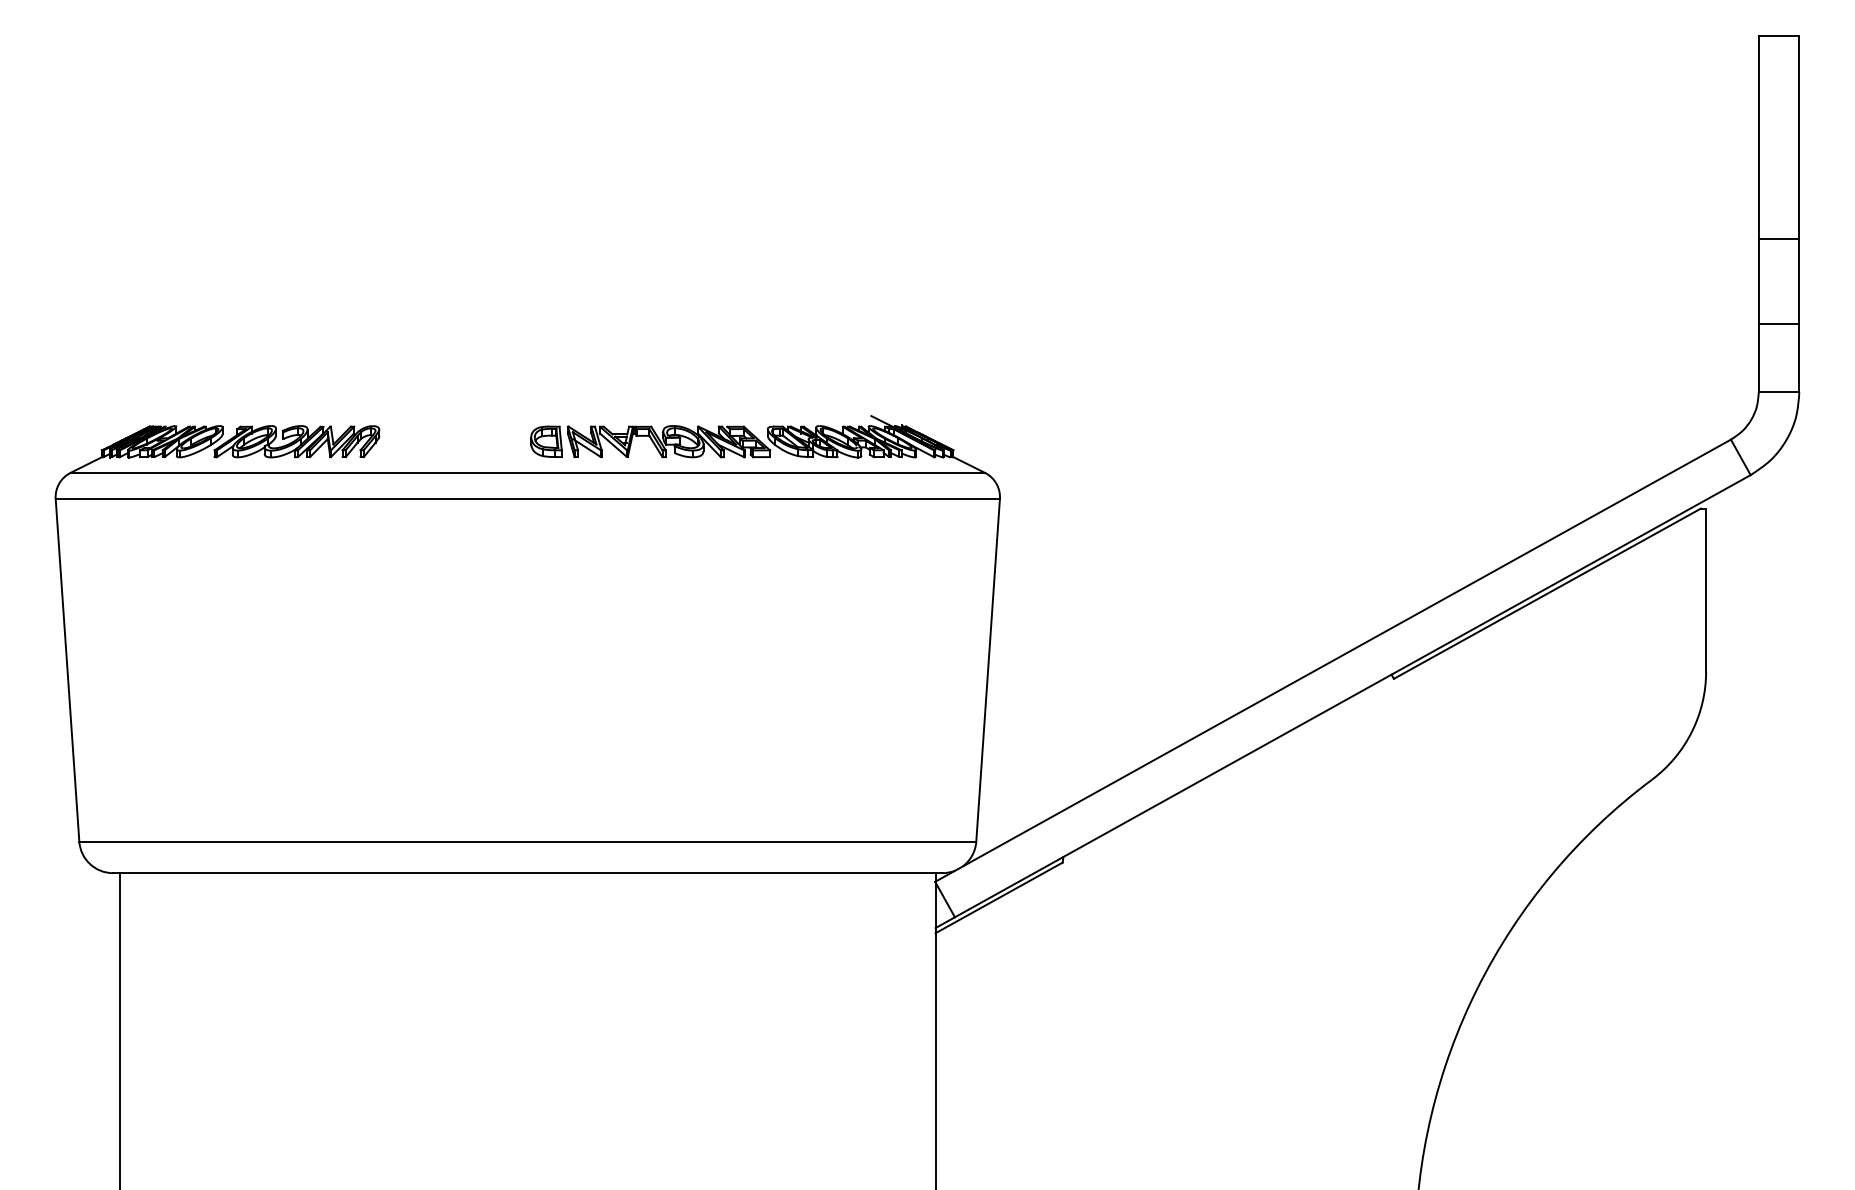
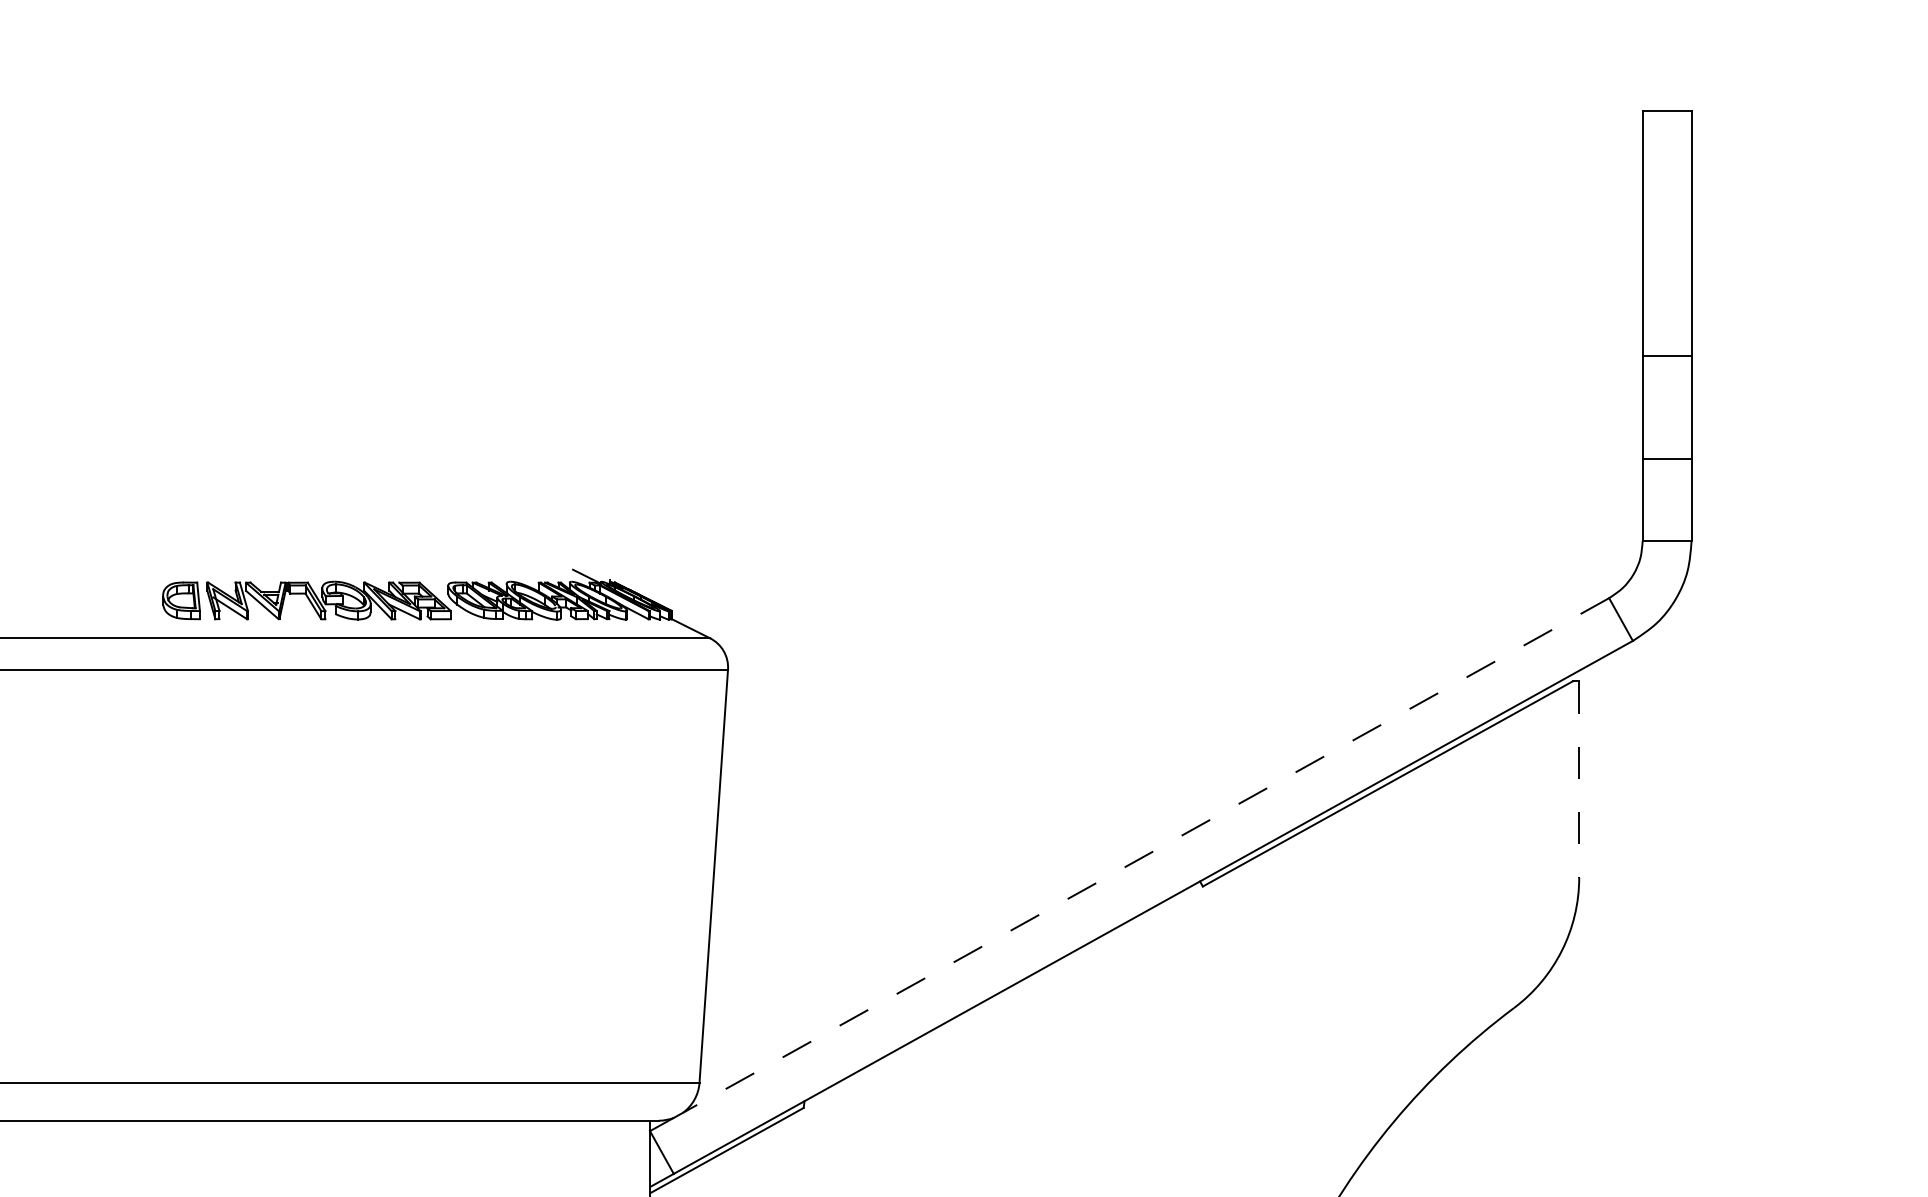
line: (1706, 590) -> (1579, 780), solid -> dashed
line: (1344, 654) -> (1143, 857), solid -> dashed

